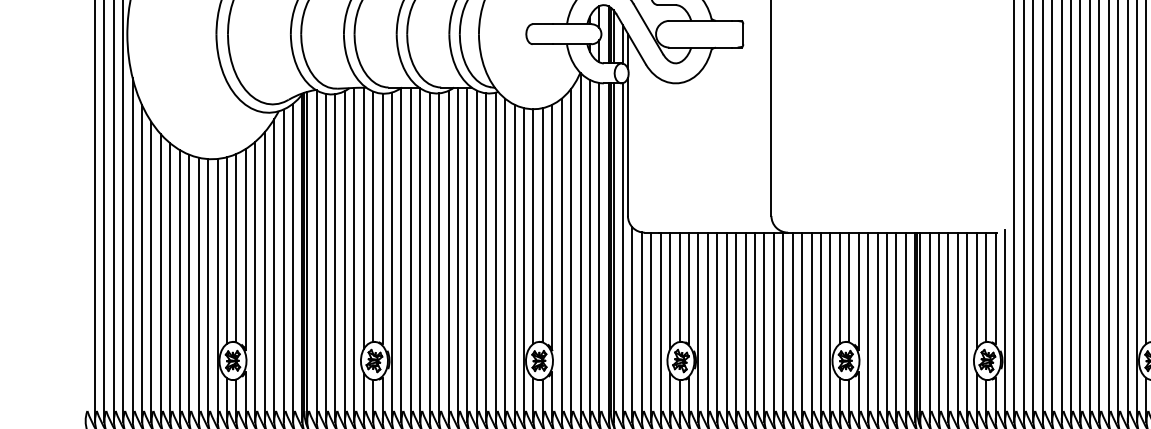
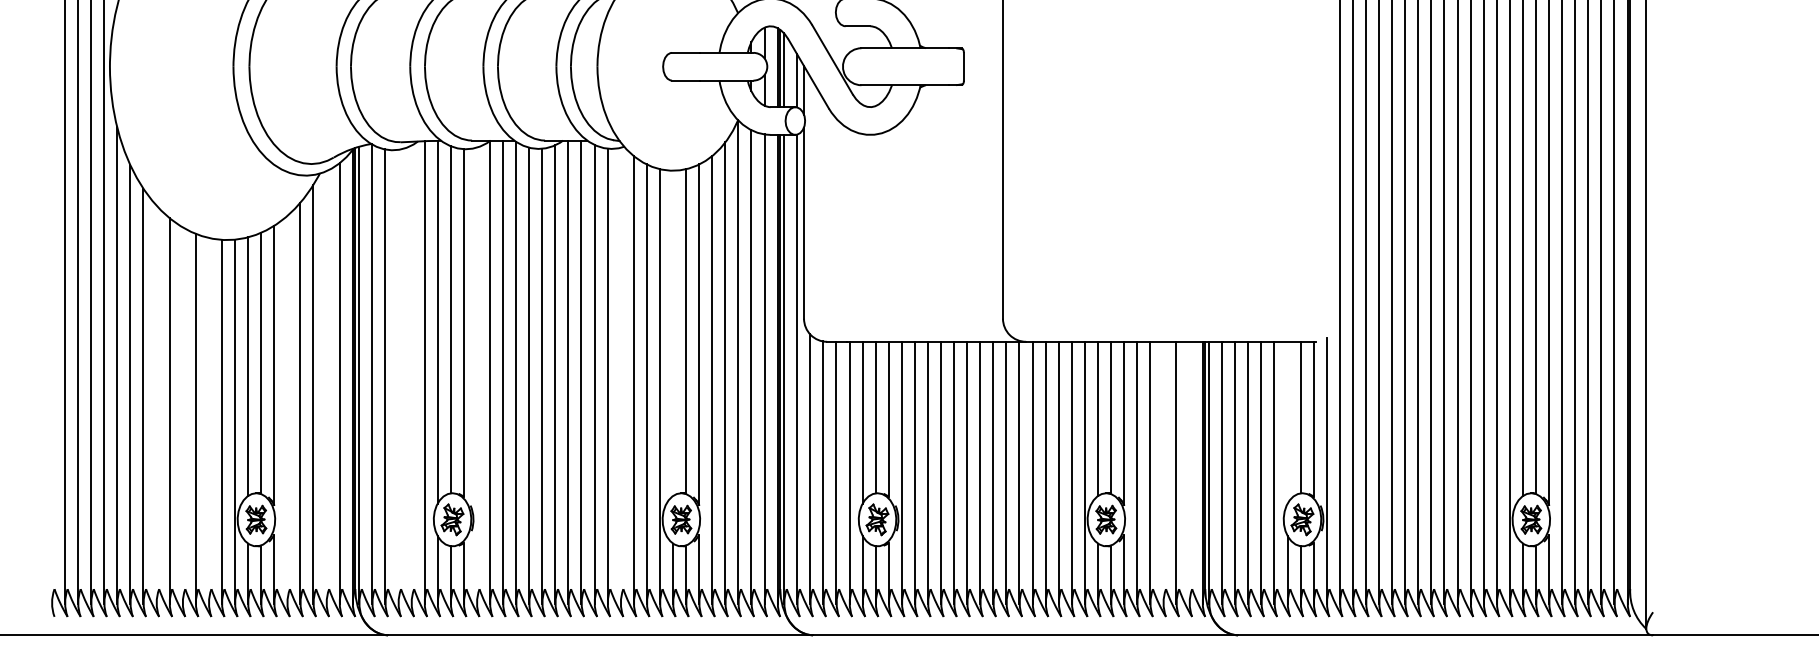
line: (533, 226) -> (672, 333), removed
line: (344, 256) -> (411, 374), removed
line: (391, 256) -> (476, 375), removed
line: (495, 256) -> (620, 375), removed
line: (335, 257) -> (398, 376), removed
line: (283, 265) -> (326, 387), removed
line: (160, 277) -> (156, 404), removed
line: (255, 282) -> (287, 410), removed
line: (179, 285) -> (182, 415), removed
line: (198, 289) -> (208, 420), removed
line: (976, 290) -> (1287, 422), removed
line: (887, 326) -> (1163, 472), removed
line: (905, 326) -> (1189, 472), removed

